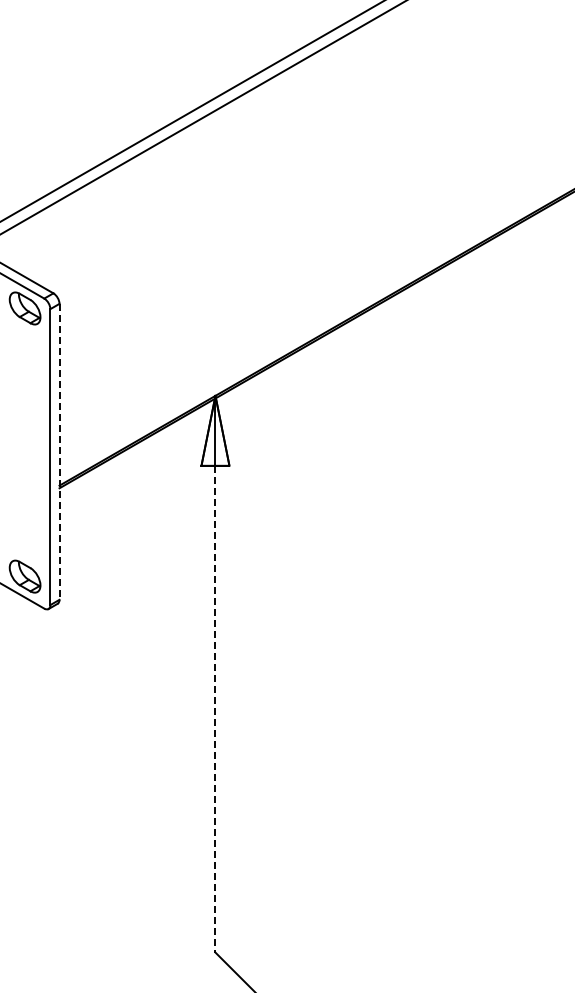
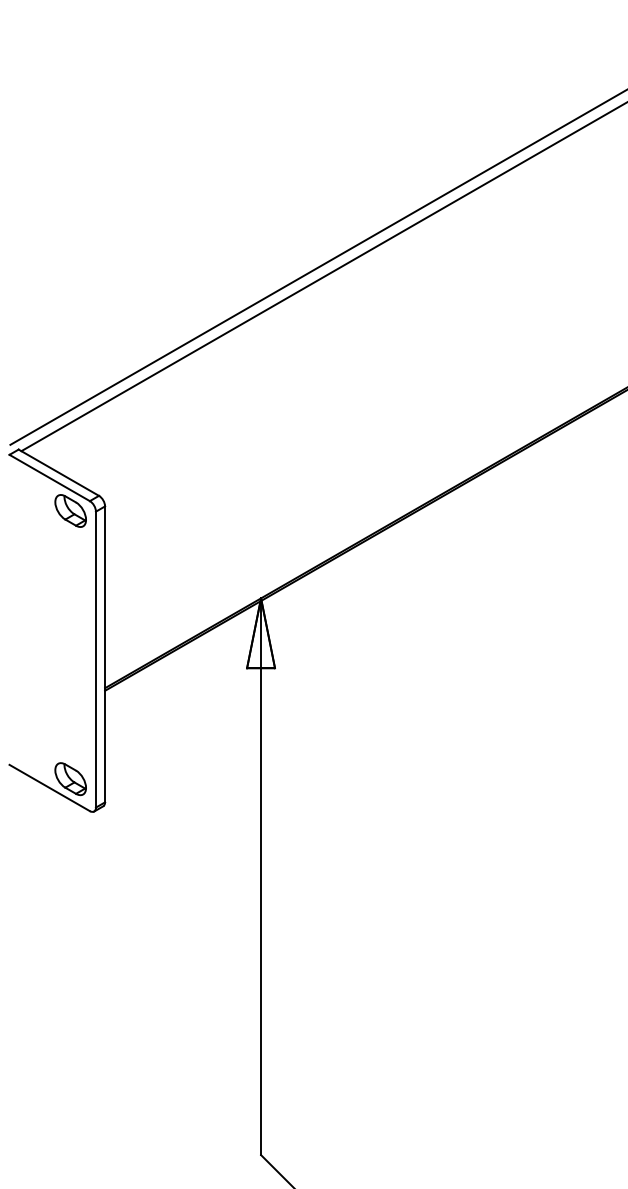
line: (59, 451) -> (105, 654), dashed -> solid
line: (215, 709) -> (261, 912), dashed -> solid

